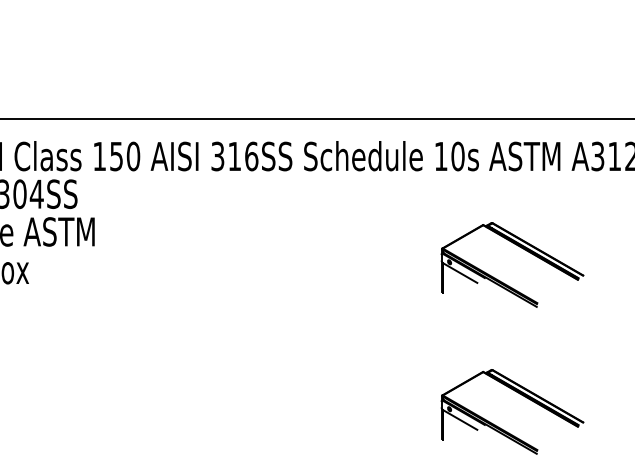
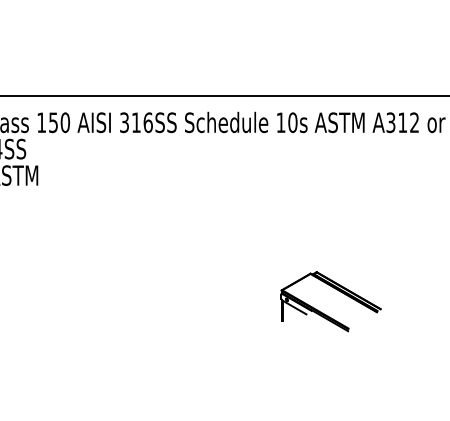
part: (523, 250) -> (338, 188), removed

